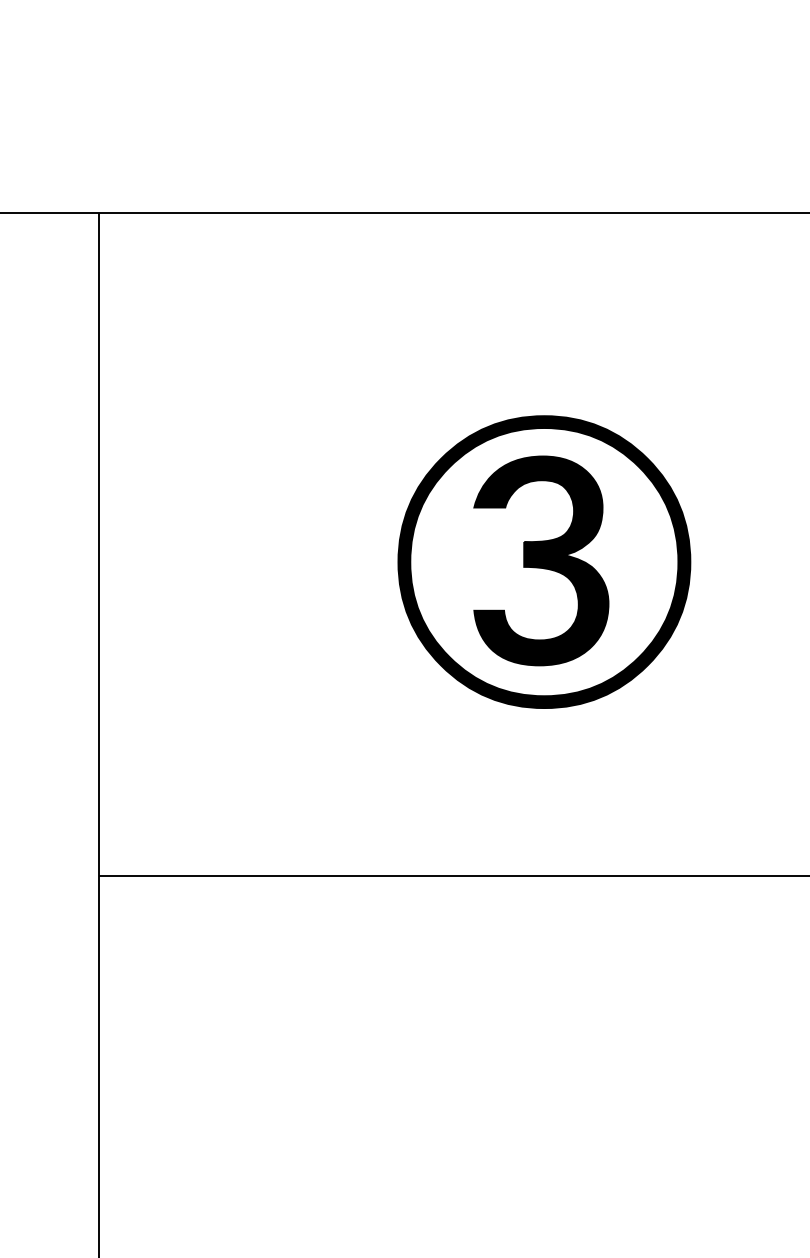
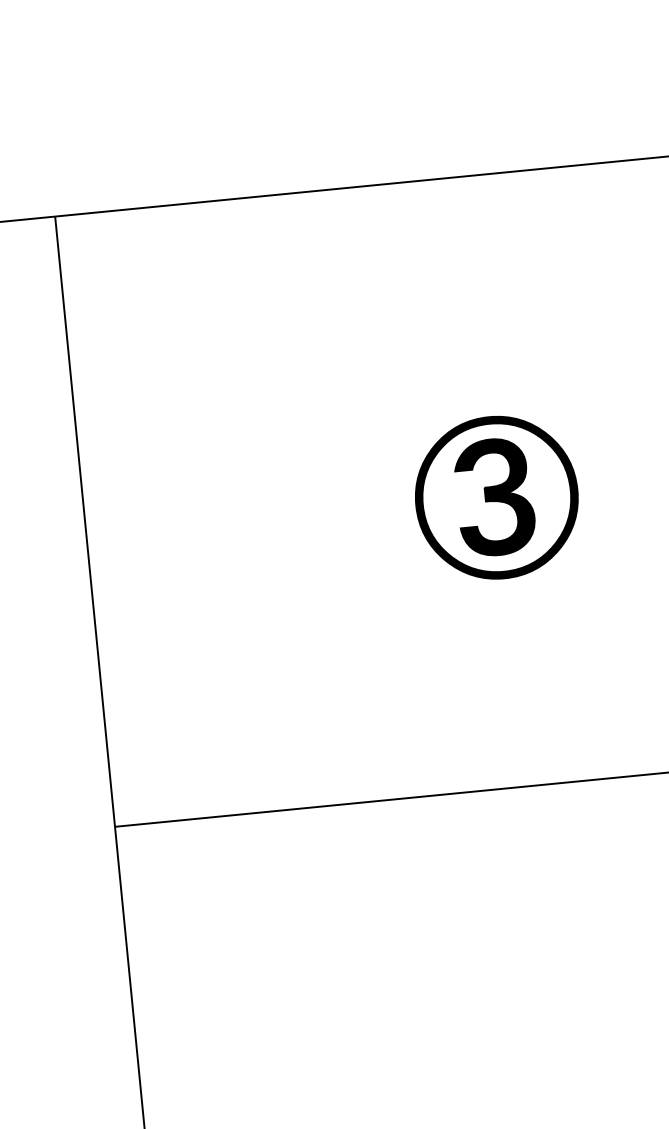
part: (544, 561) -> (496, 497), size x0.6

